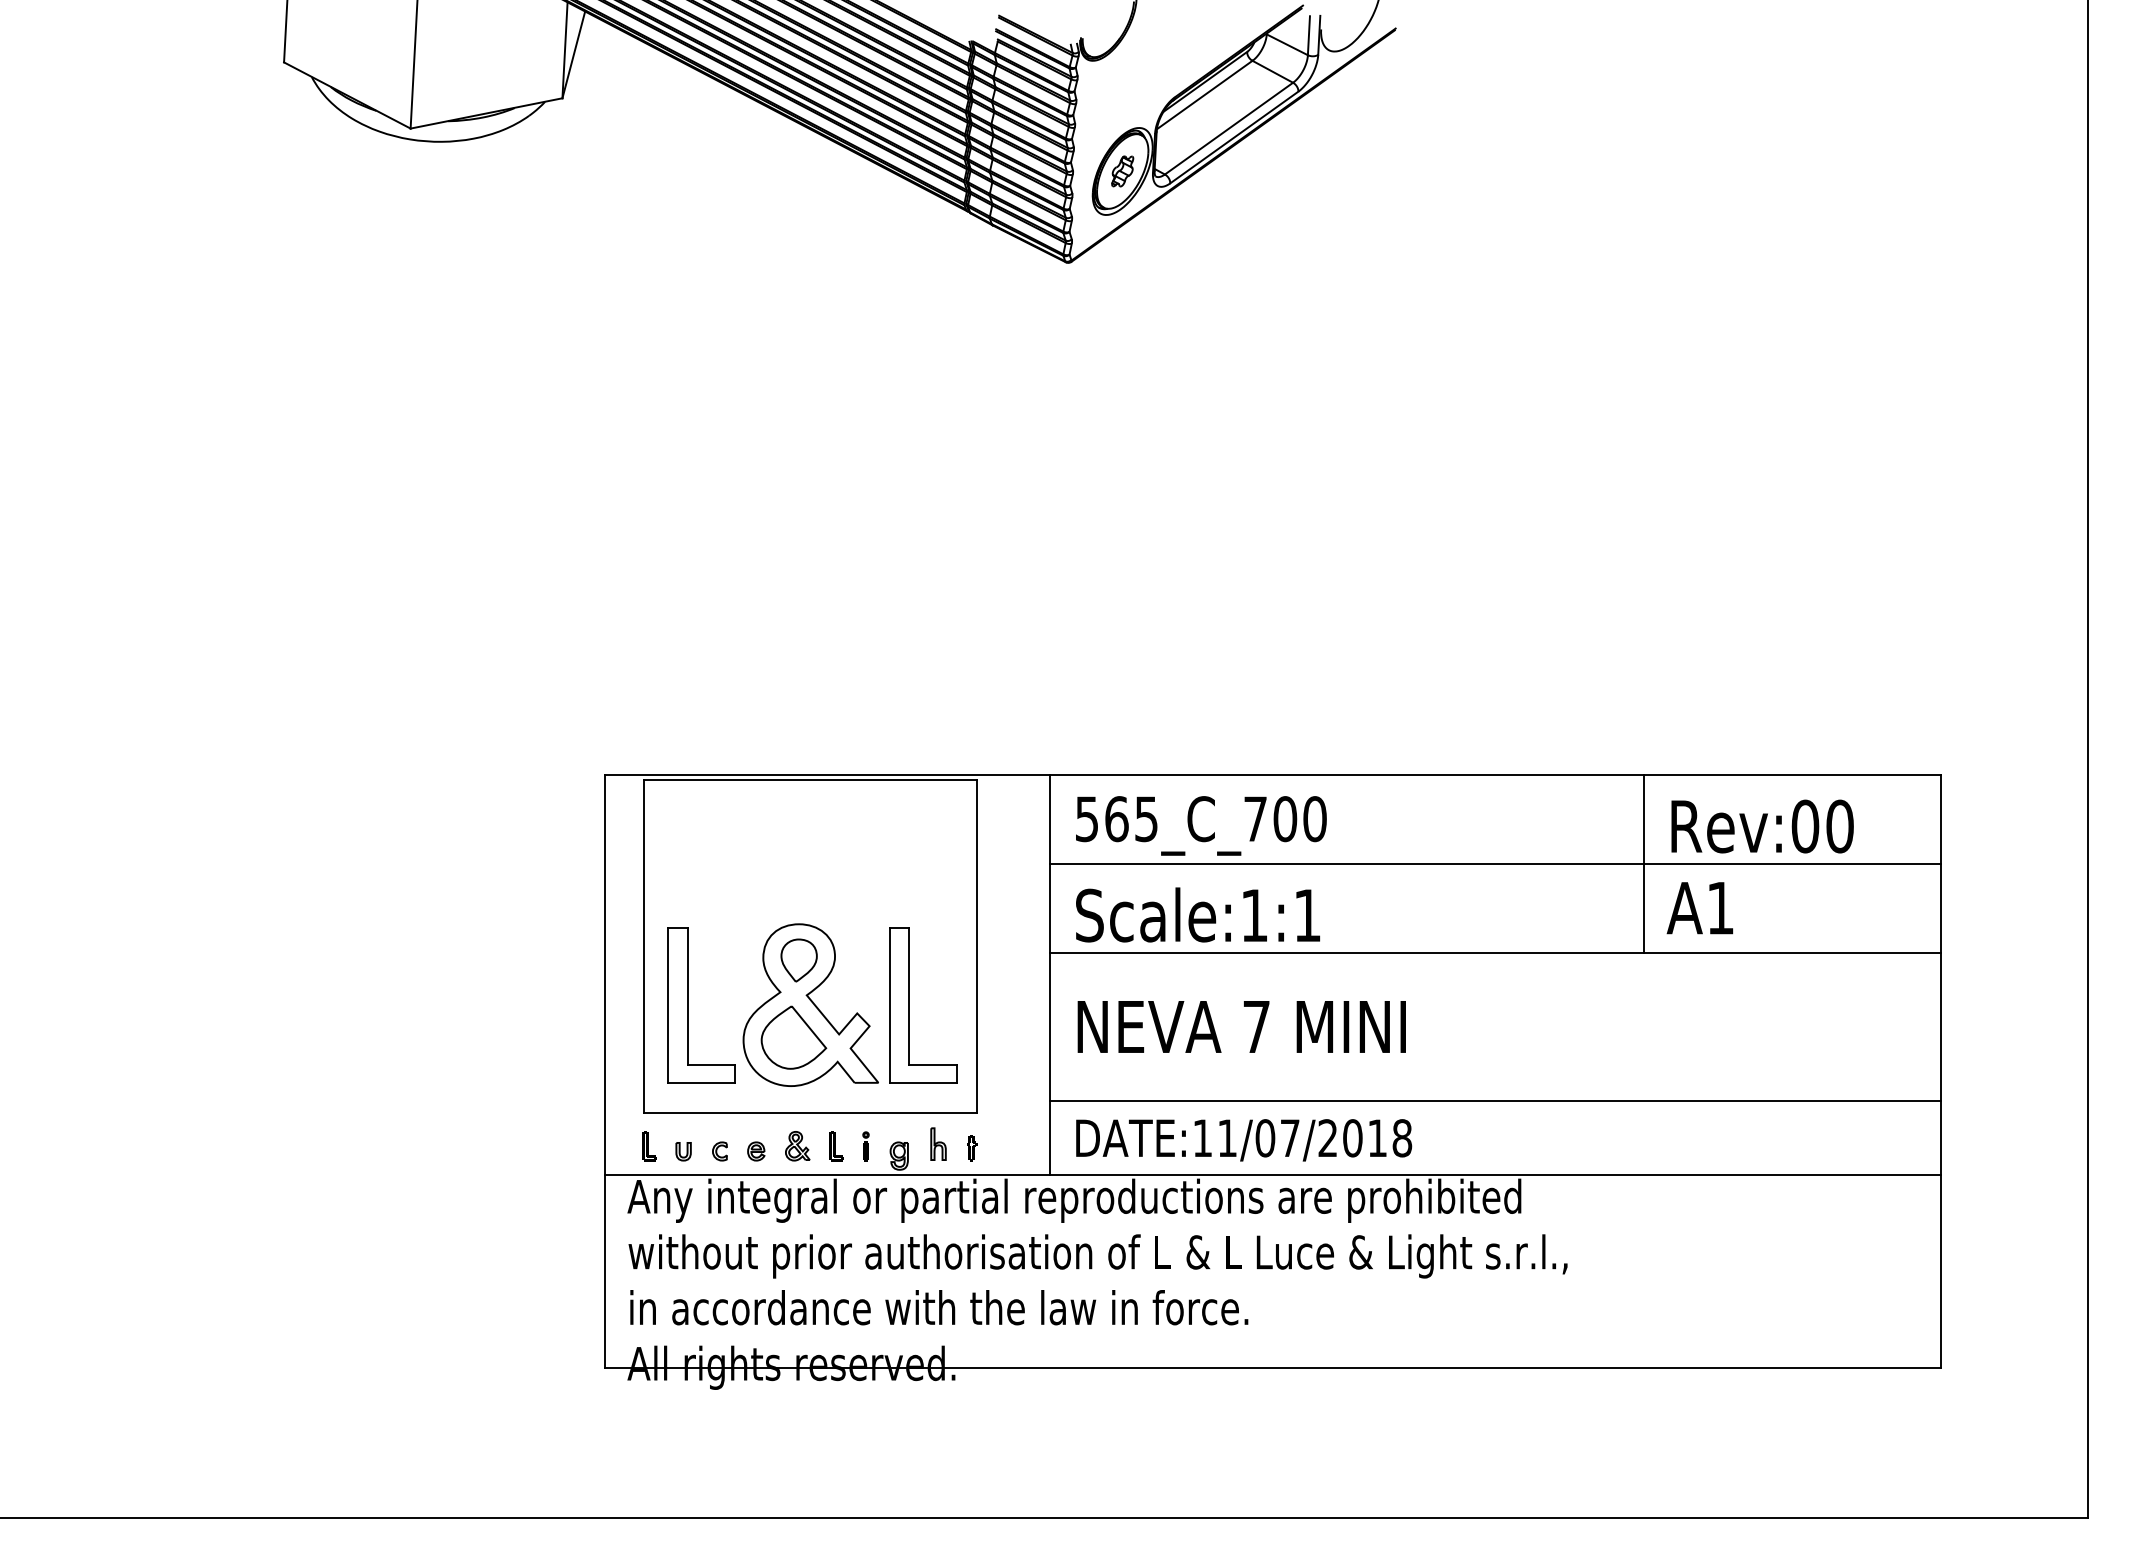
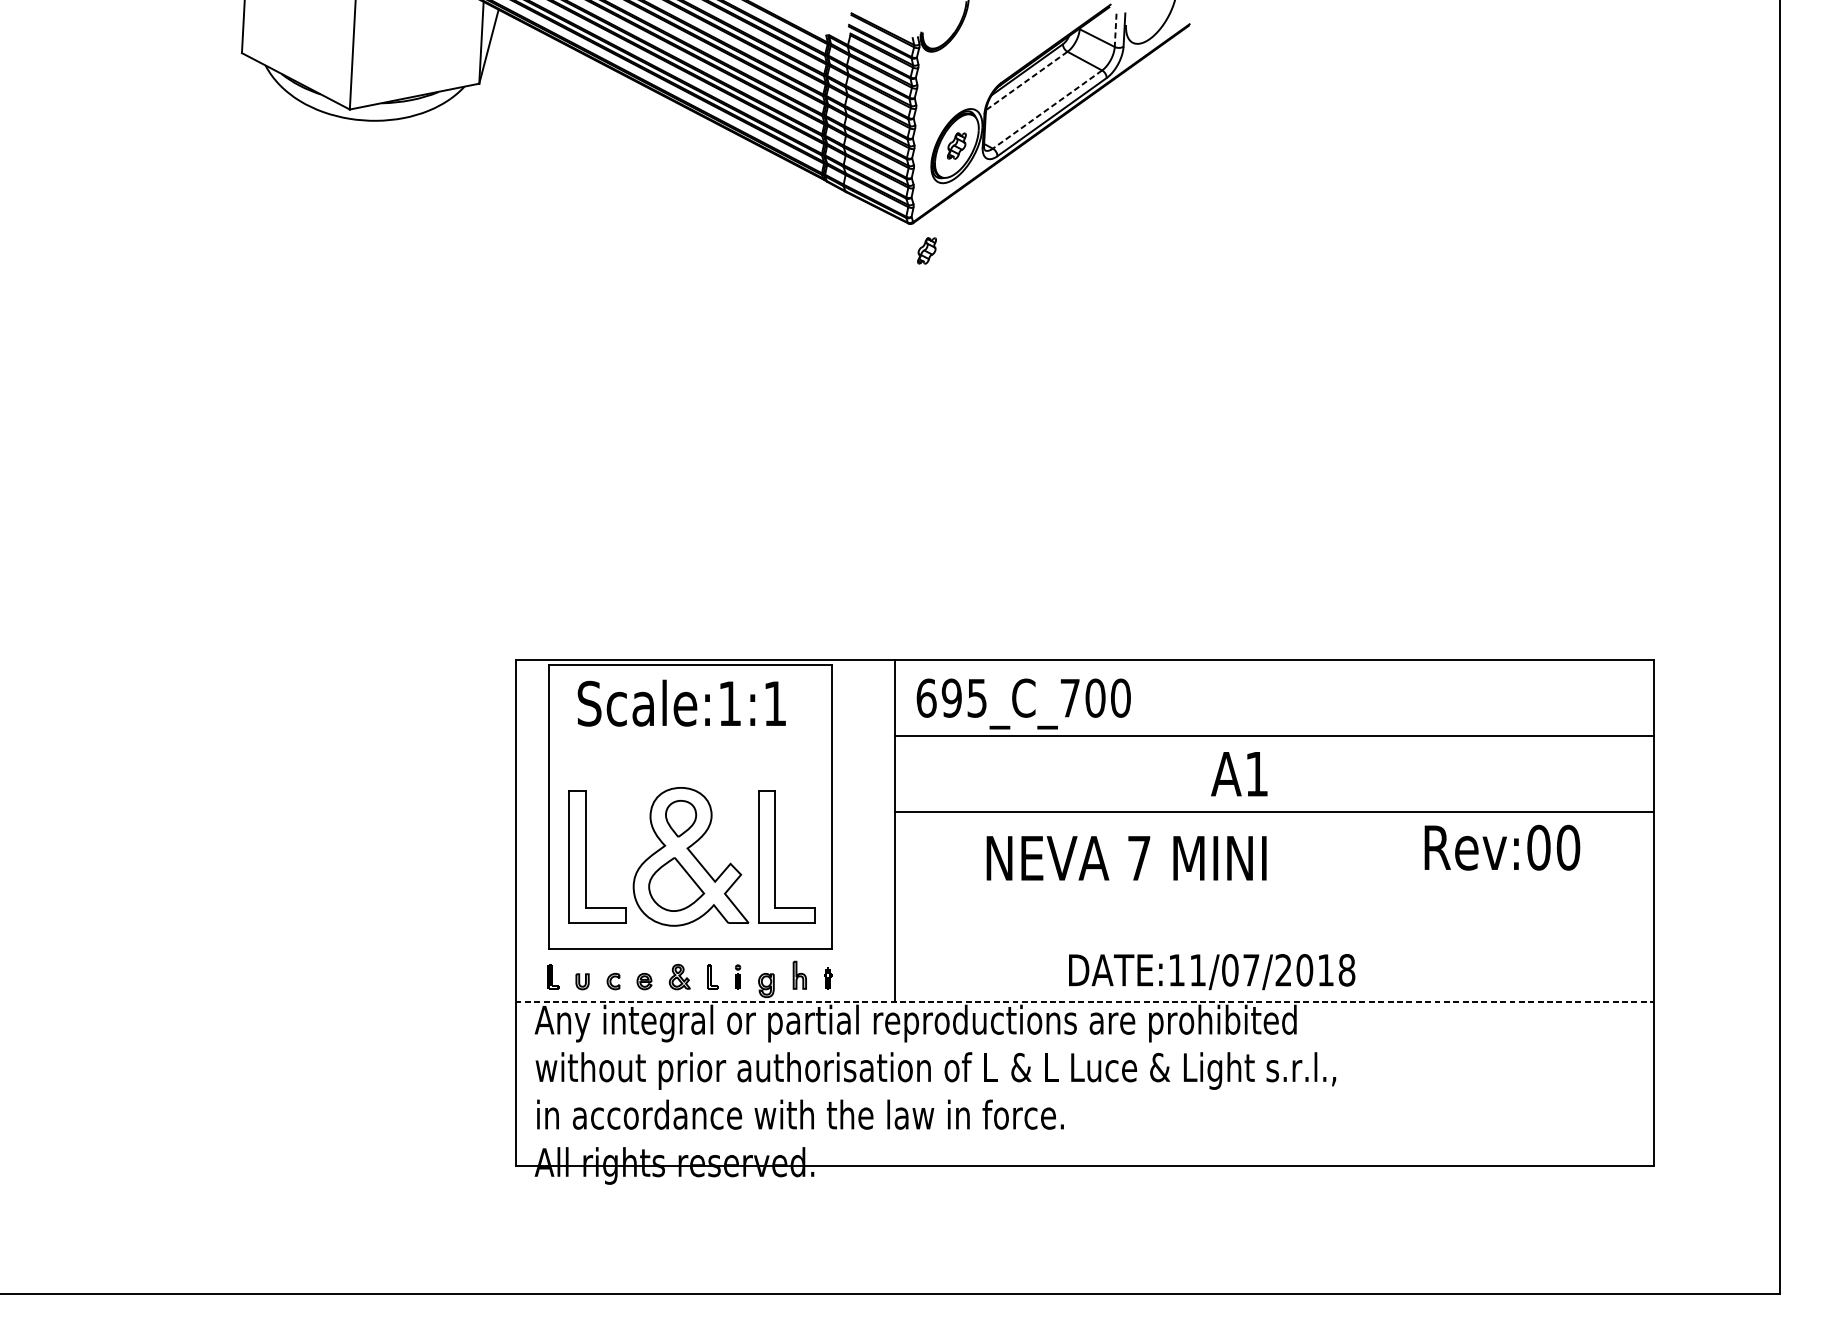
line: (1308, 35) -> (1115, 30), solid -> dashed
line: (1204, 95) -> (1026, 81), solid -> dashed
line: (1229, 128) -> (1047, 109), solid -> dashed
part: (1087, 294) -> (926, 250), added
text: (1101, 819) -> (938, 698), 565_C_700 -> 695_C_700
text: (1762, 826) -> (1502, 847), moved
line: (1644, 863) -> (1401, 736), removed
text: (1699, 908) -> (1238, 774), moved
text: (1197, 914) -> (681, 702), moved
text: (1241, 1026) -> (1126, 857), moved
line: (1495, 1101) -> (1274, 938), removed
text: (1244, 1140) -> (1212, 972), moved
line: (1273, 1175) -> (1085, 1002), solid -> dashed

